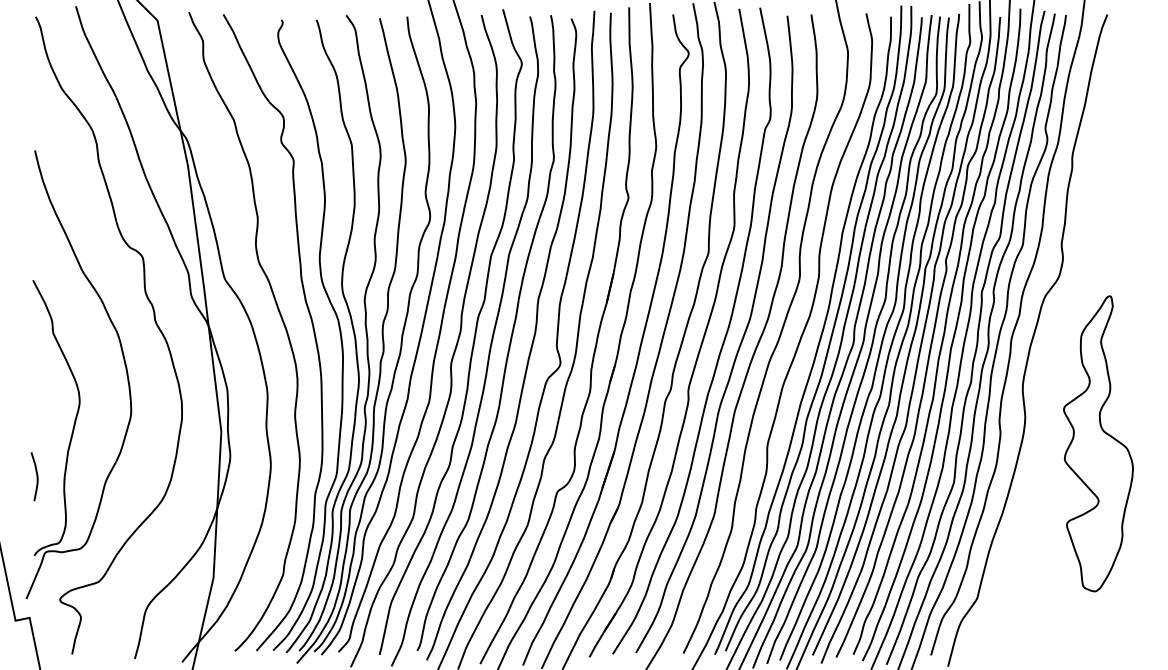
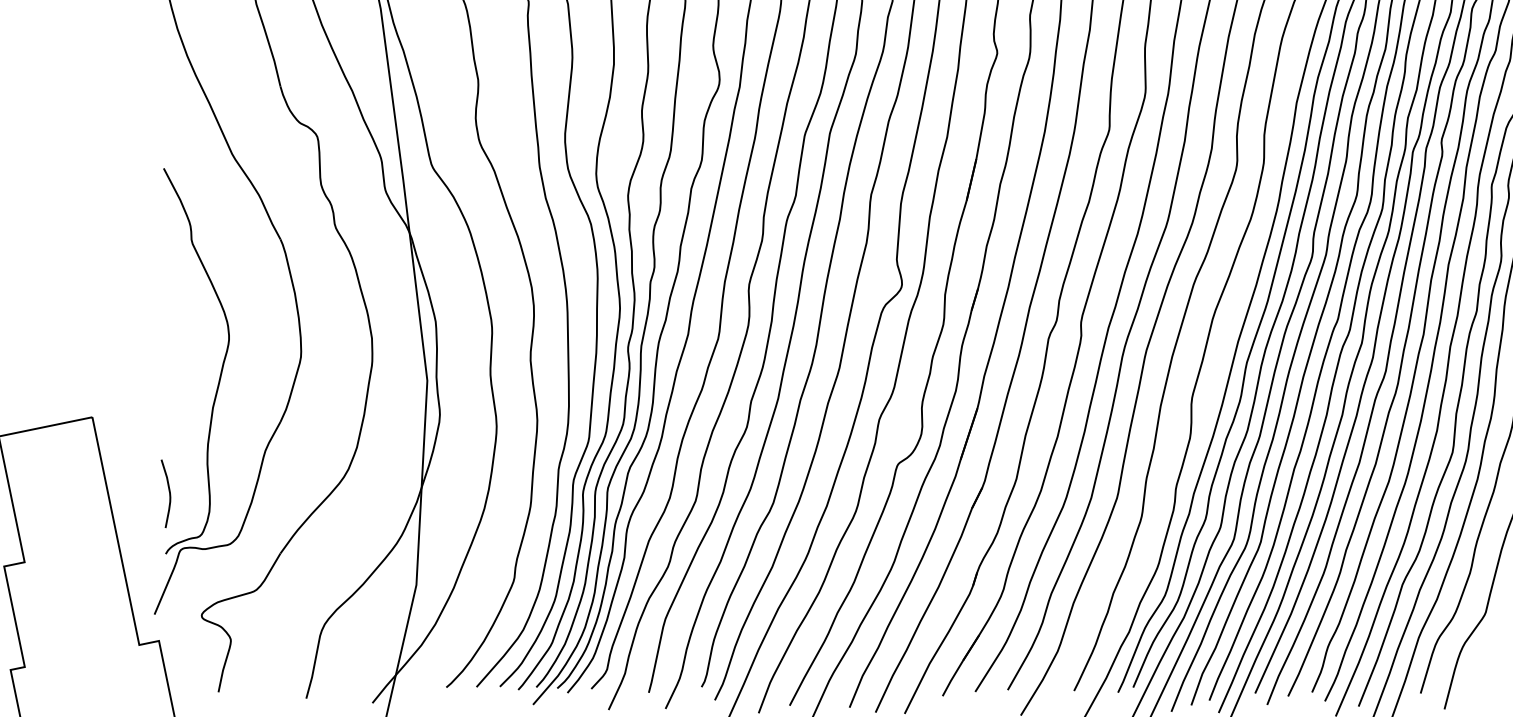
curve: (36, 476) -> (168, 493), moved

